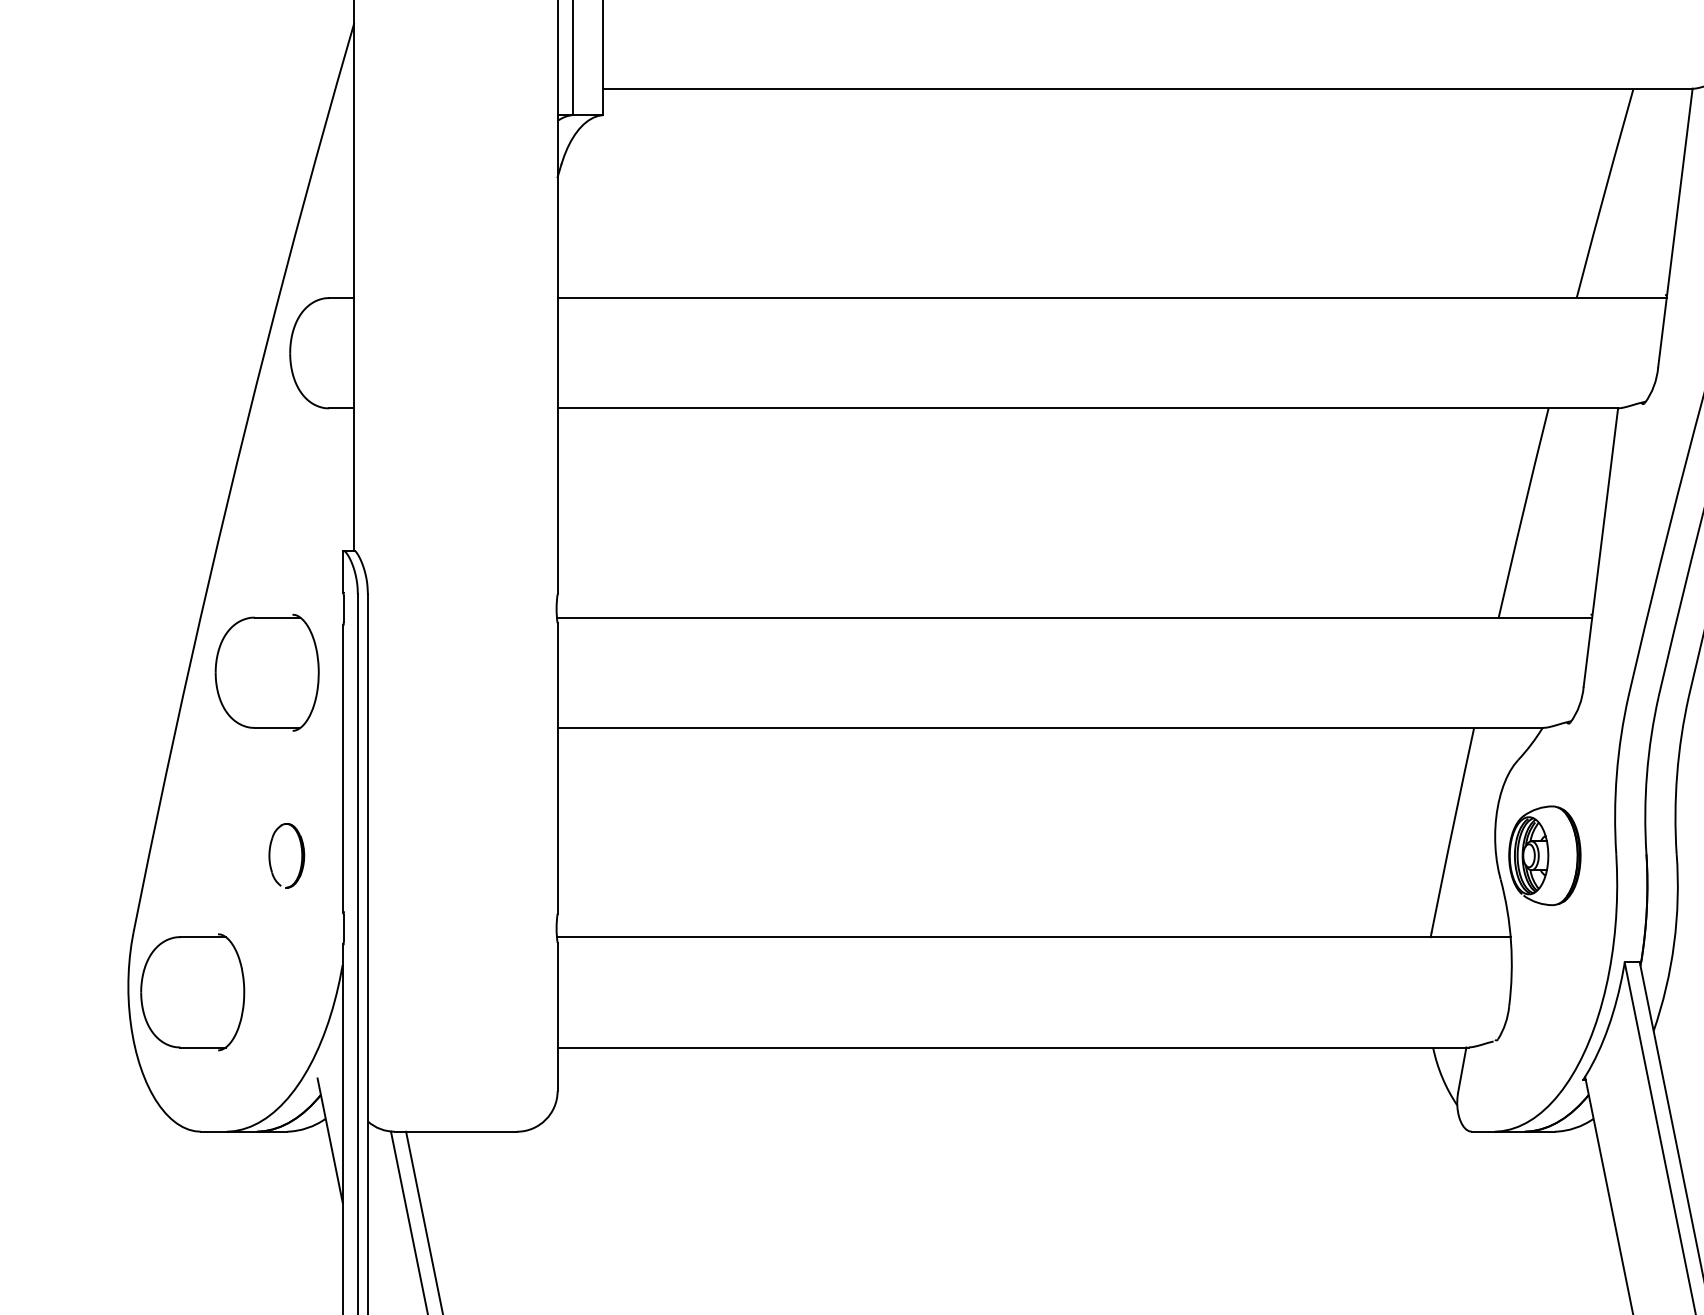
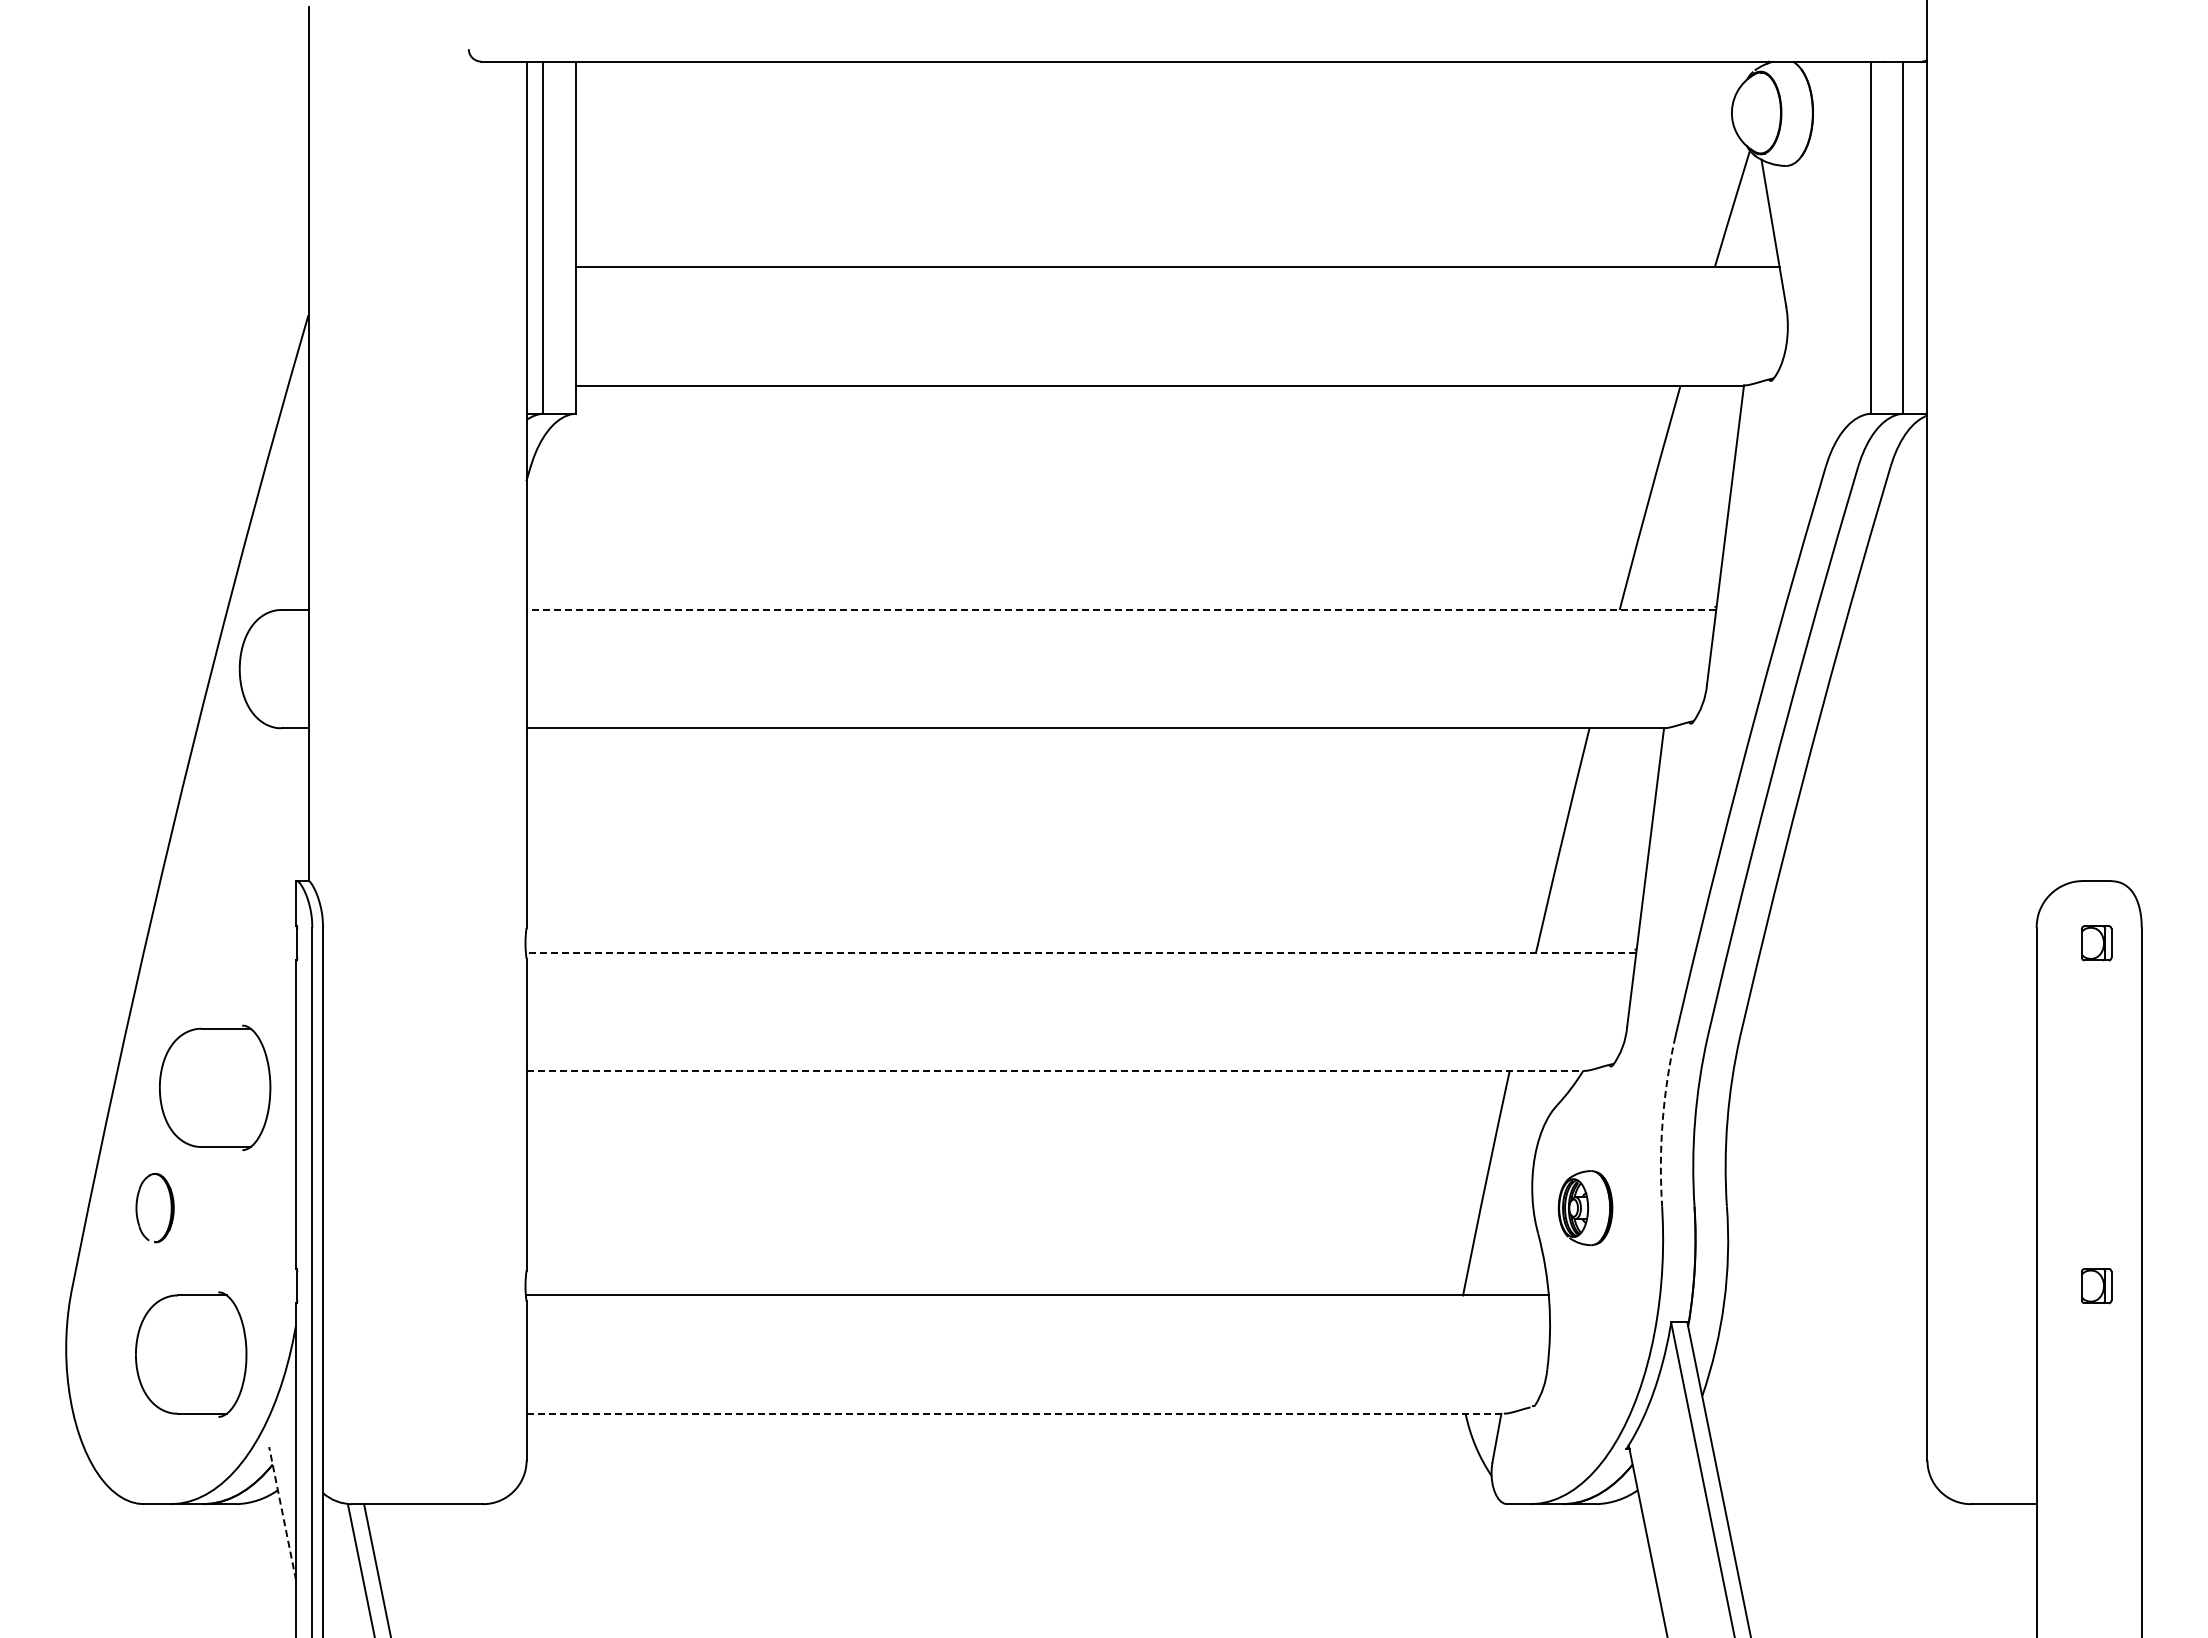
line: (1112, 297) -> (1121, 609), solid -> dashed
line: (1074, 617) -> (1080, 952), solid -> dashed
part: (267, 672) -> (215, 1087), moved
line: (1050, 728) -> (1055, 1071), solid -> dashed
arc: (1616, 774) -> (1662, 1121), solid -> dashed
part: (1544, 855) -> (1585, 1207), size x0.7
part: (301, 856) -> (170, 1208), moved
part: (192, 992) -> (191, 1354), moved
line: (1013, 1047) -> (1015, 1413), solid -> dashed
line: (330, 1140) -> (282, 1513), solid -> dashed

